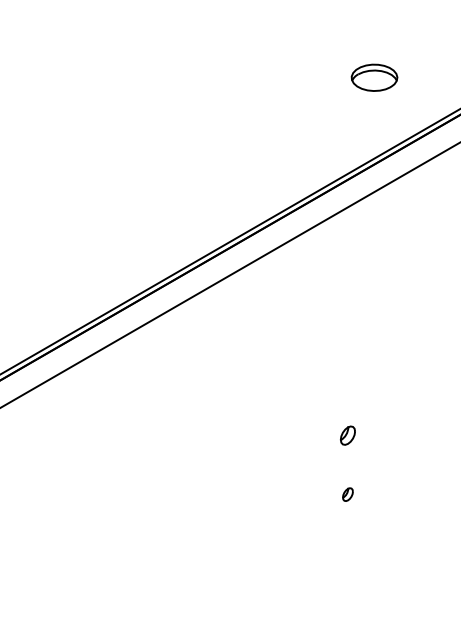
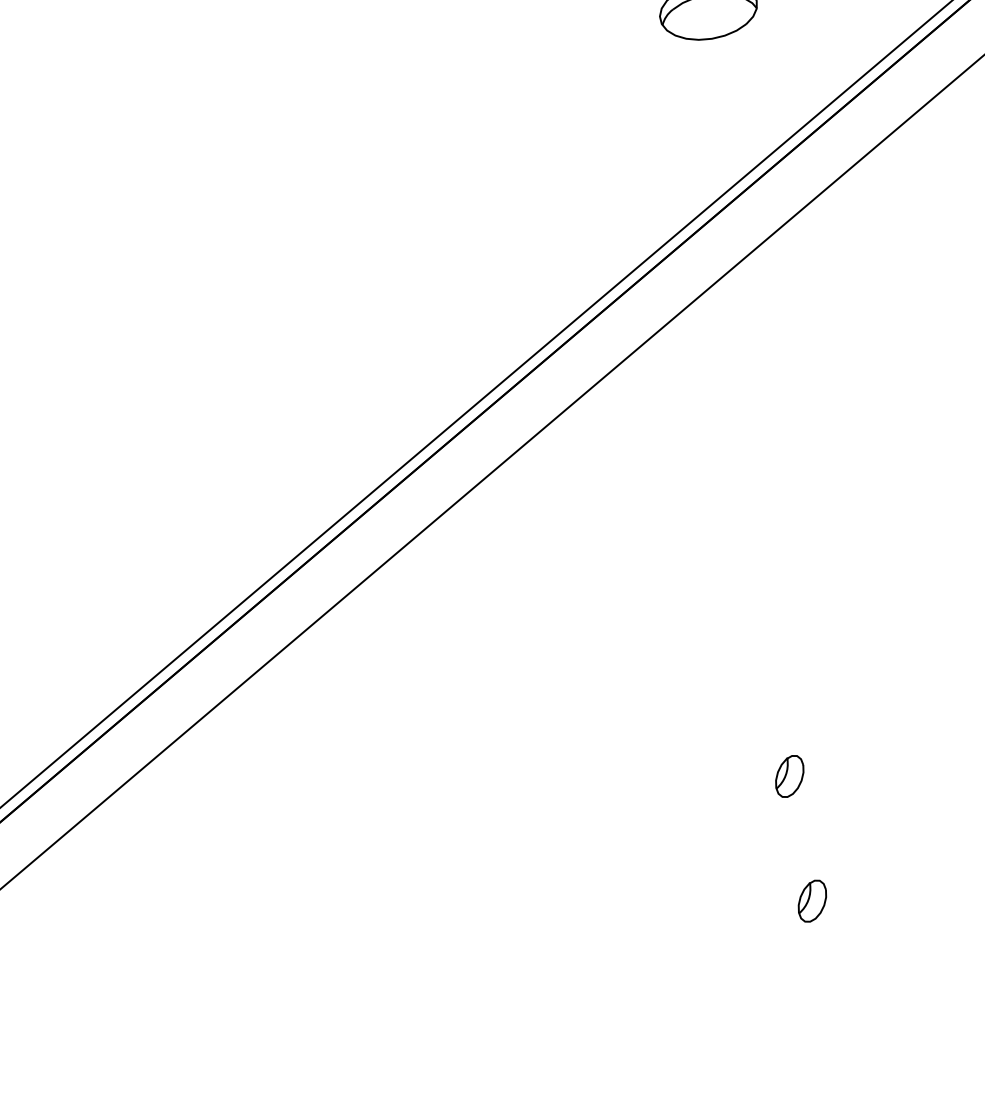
part: (347, 494) -> (811, 900), size x1.43

